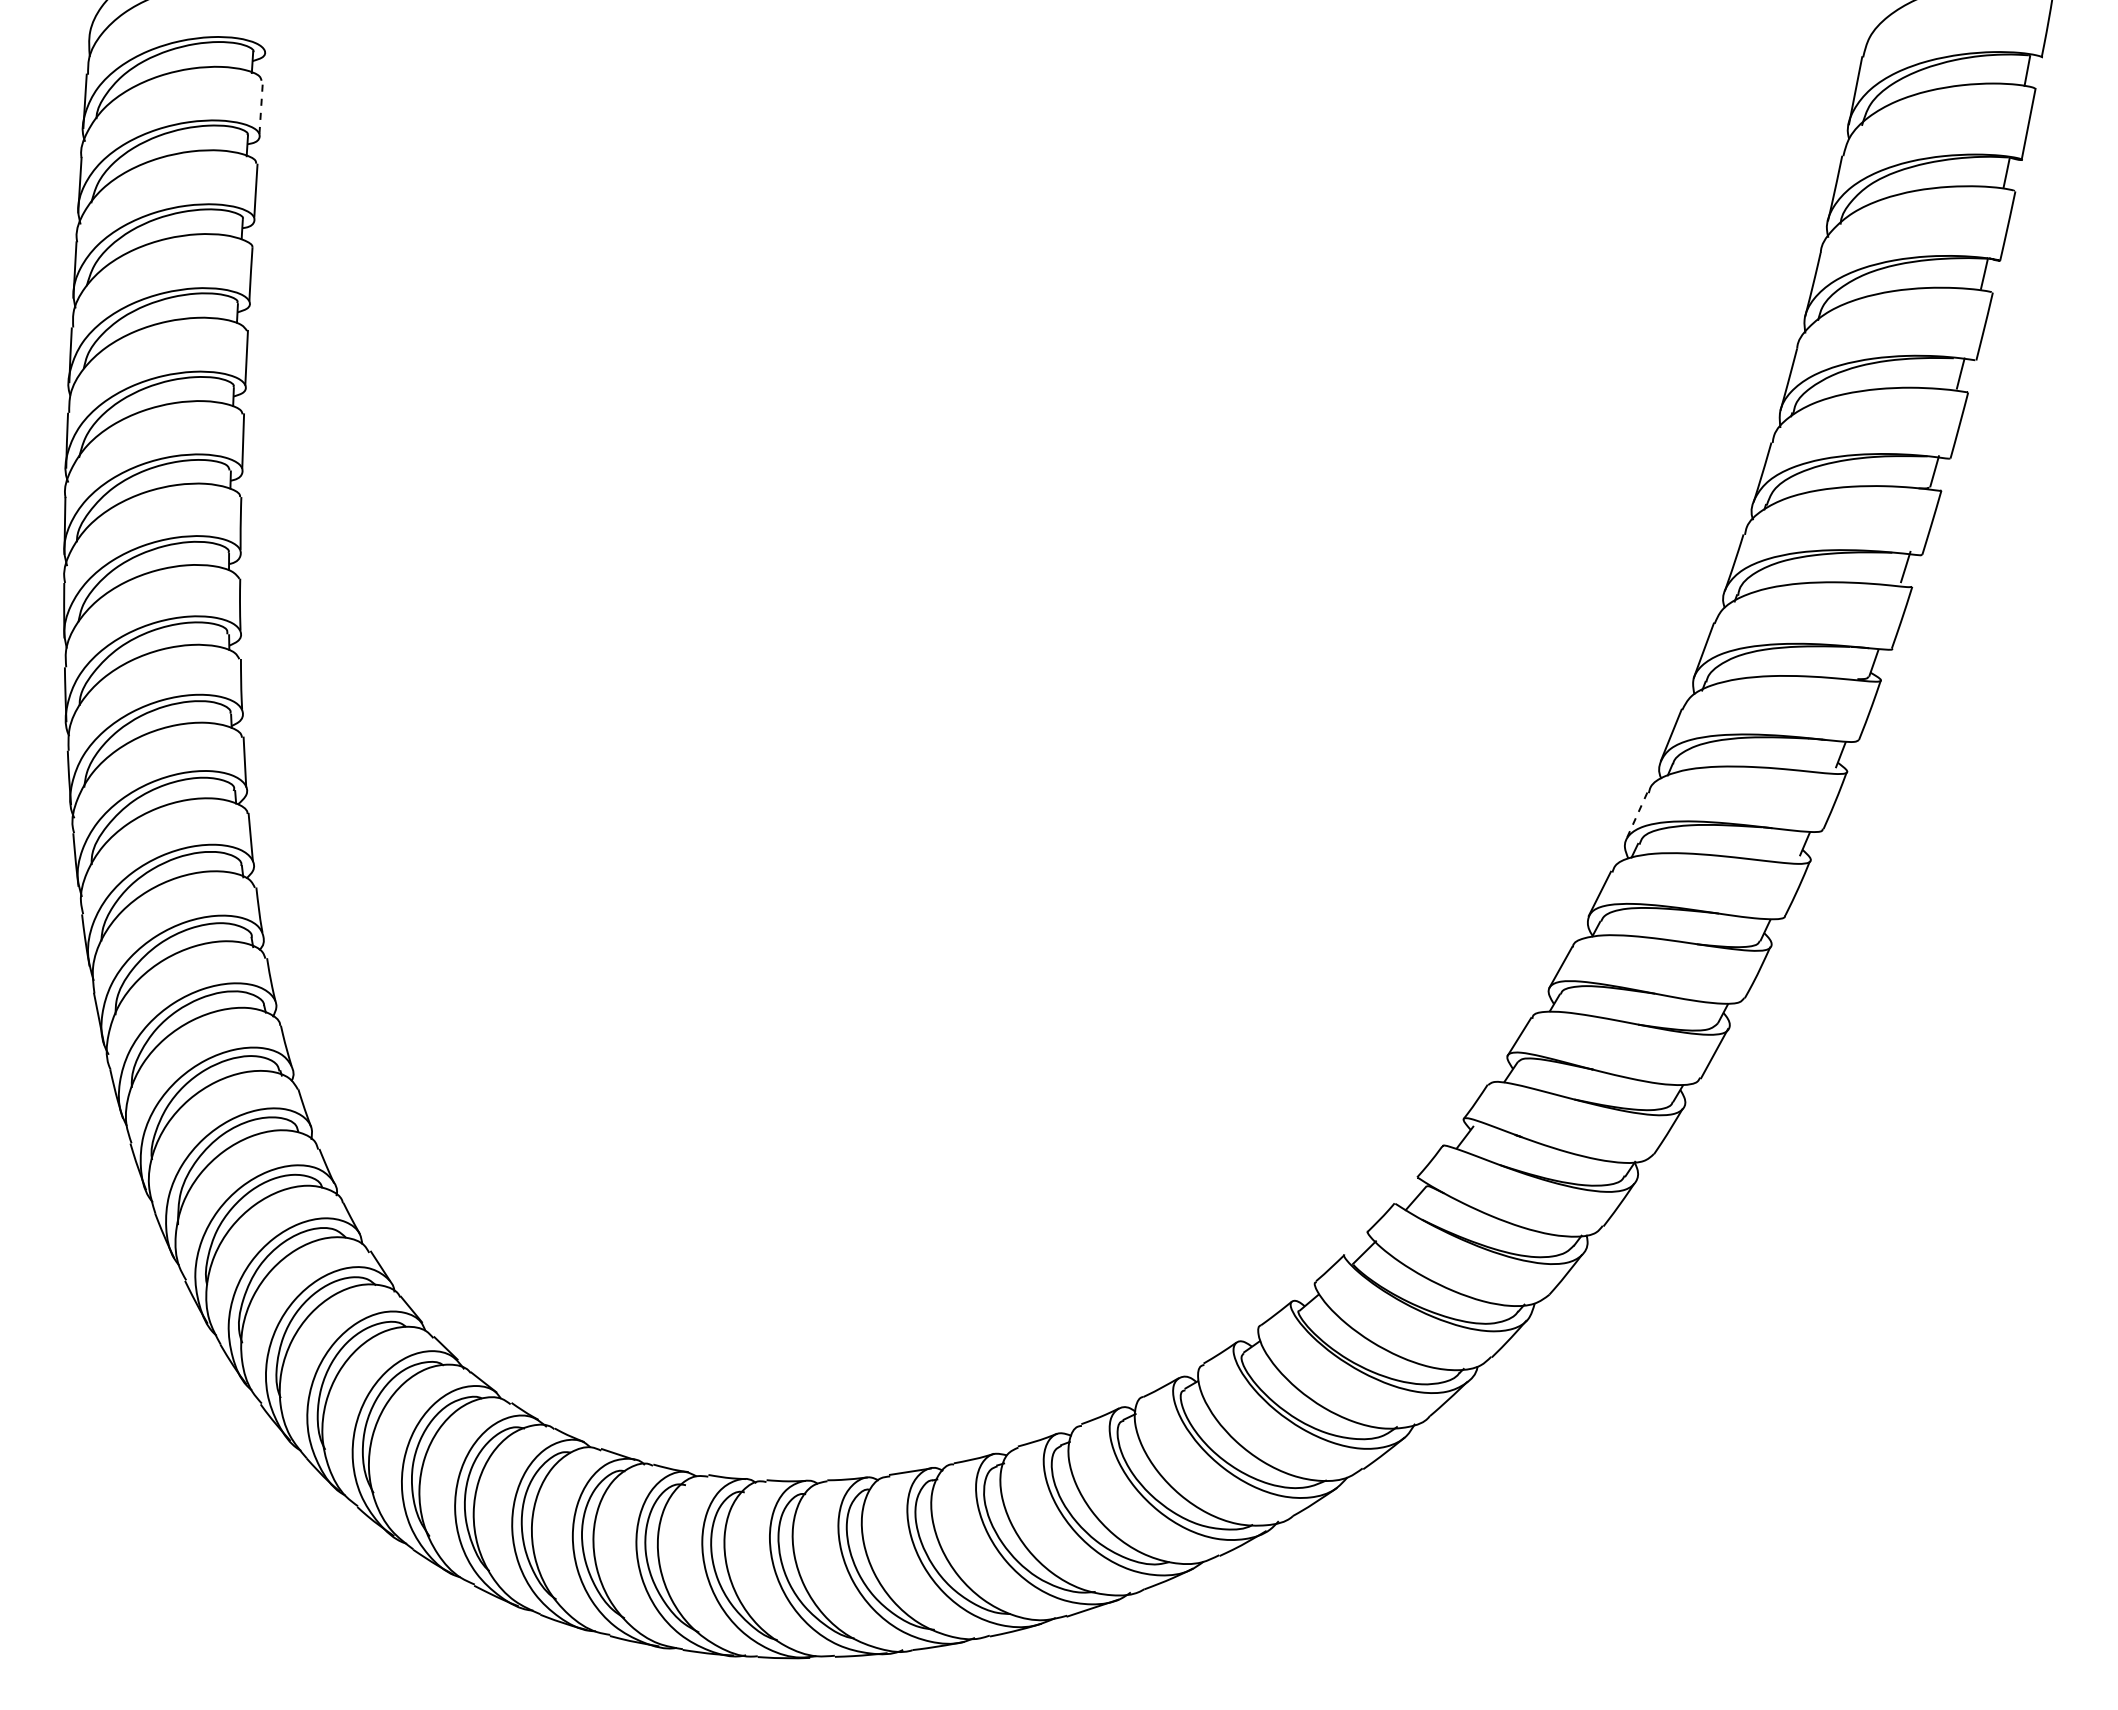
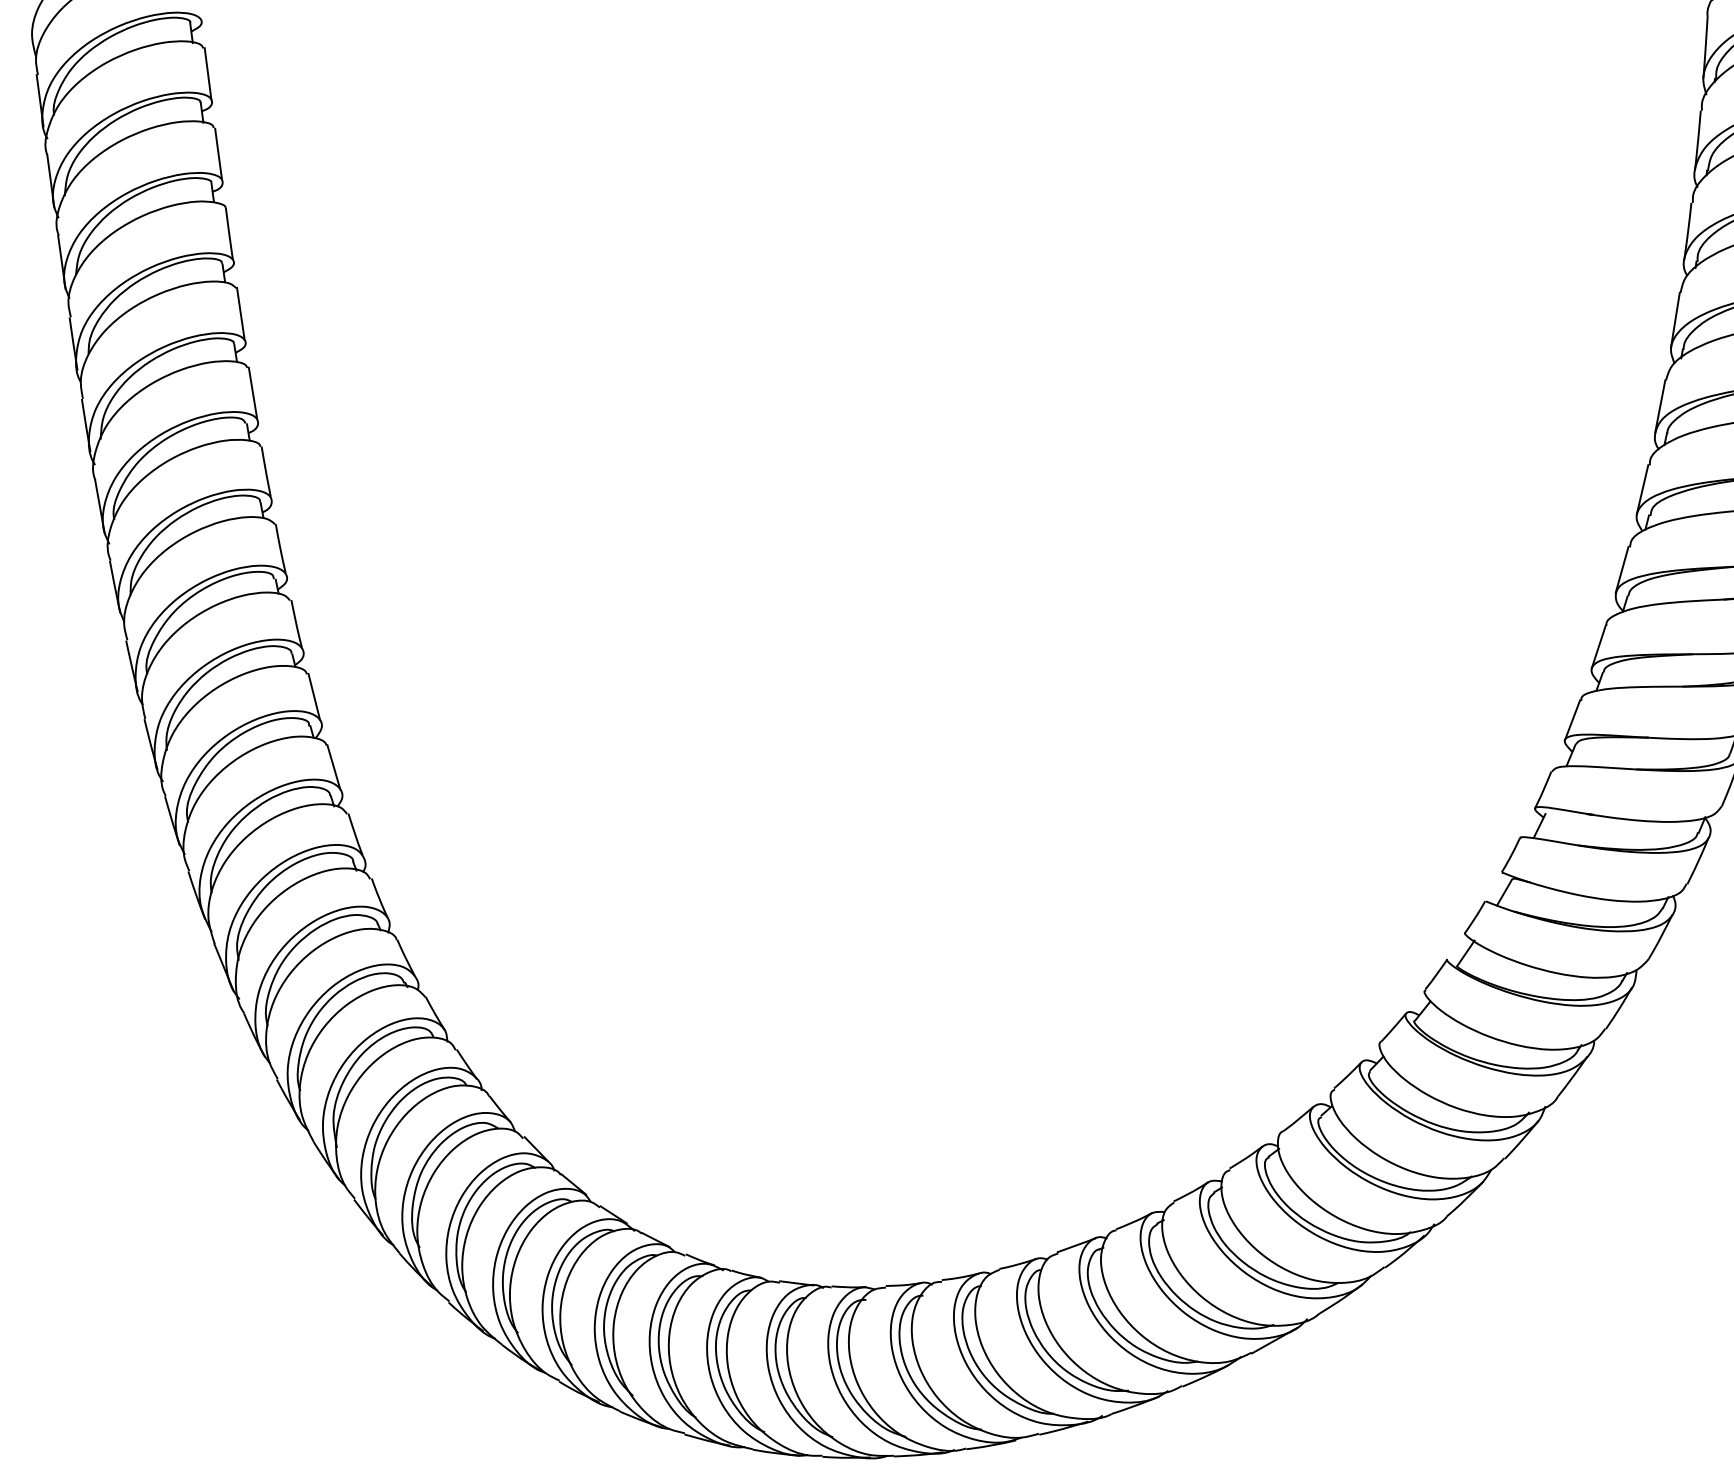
line: (261, 107) -> (208, 73), dashed -> solid
line: (1636, 816) -> (1642, 489), dashed -> solid

